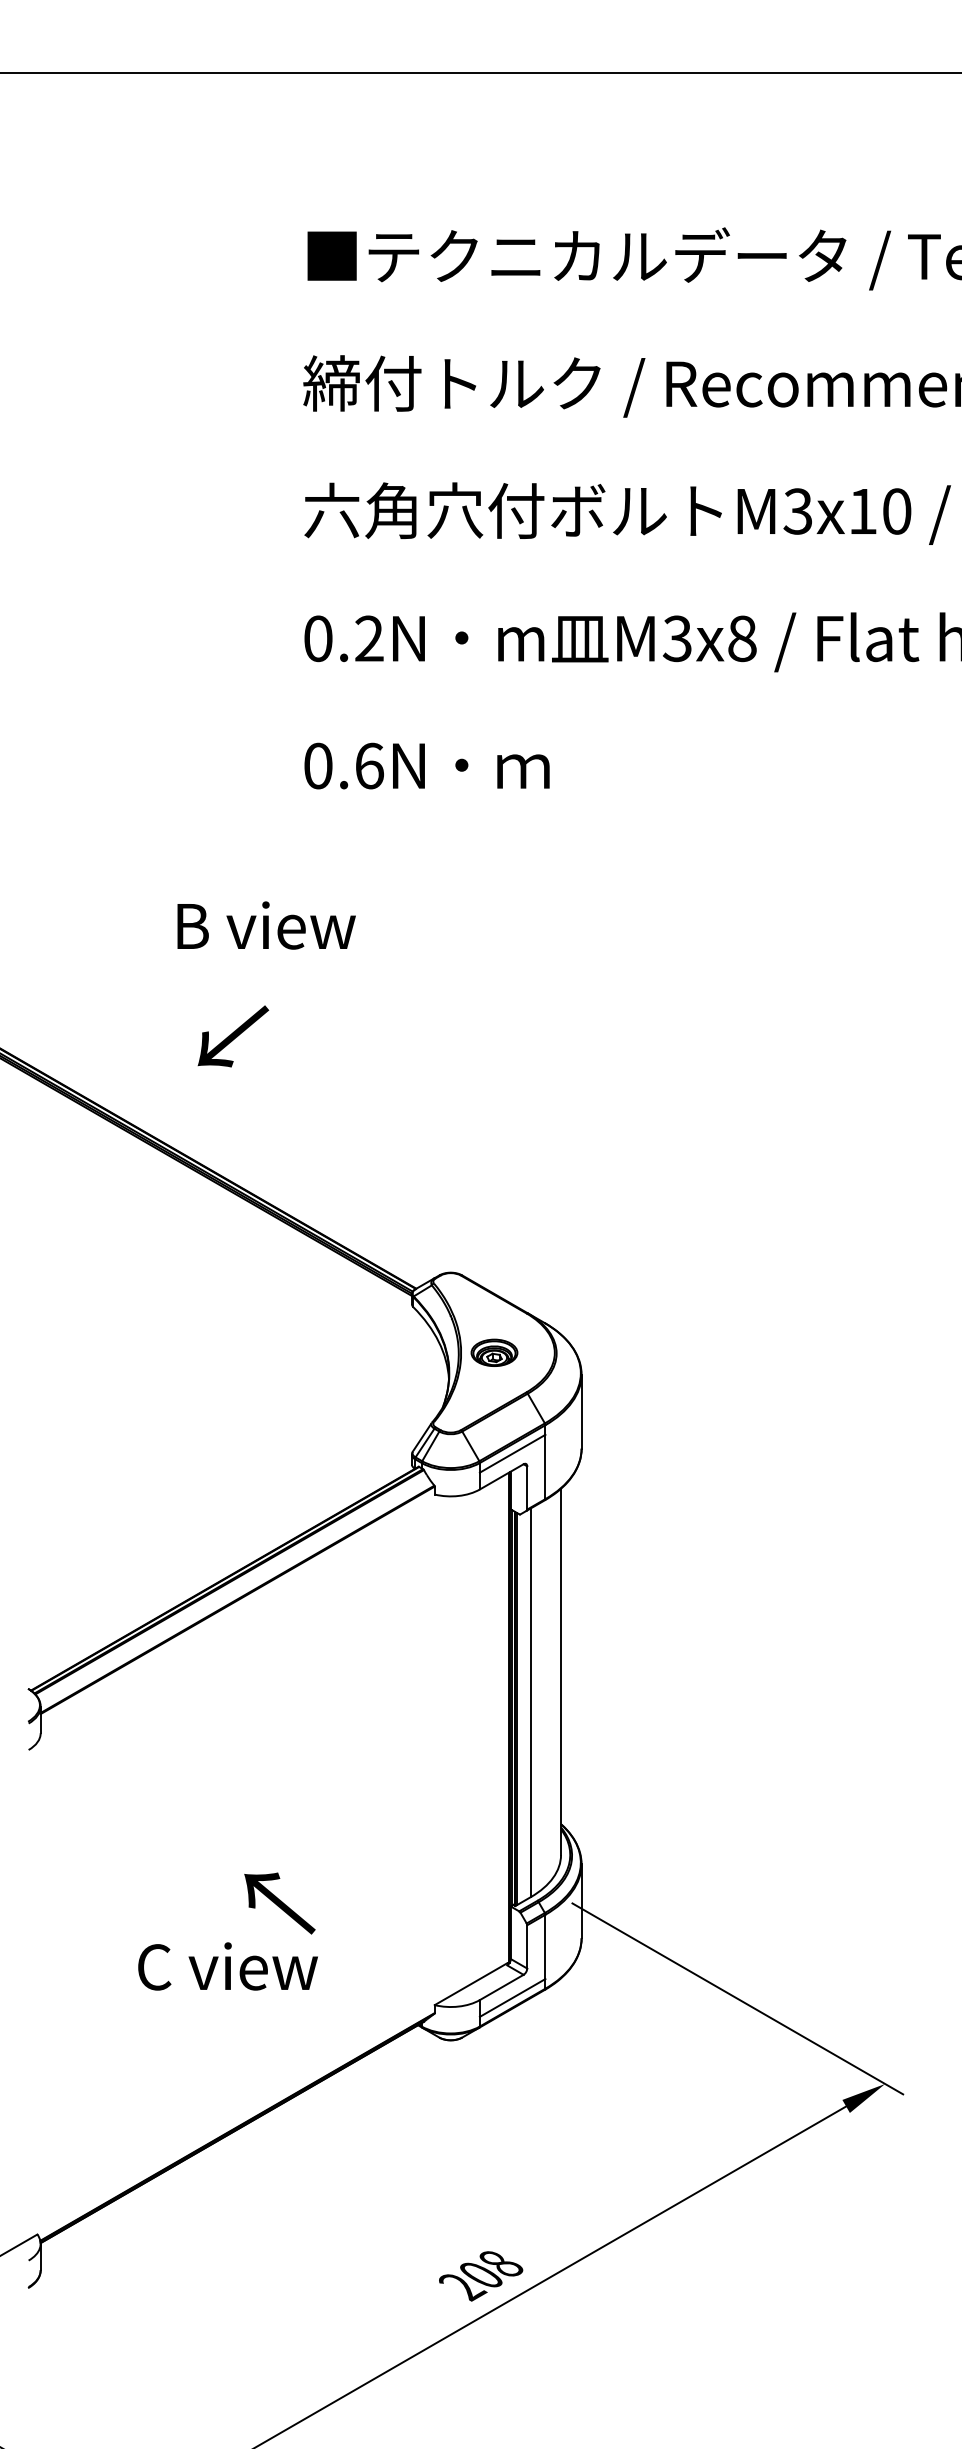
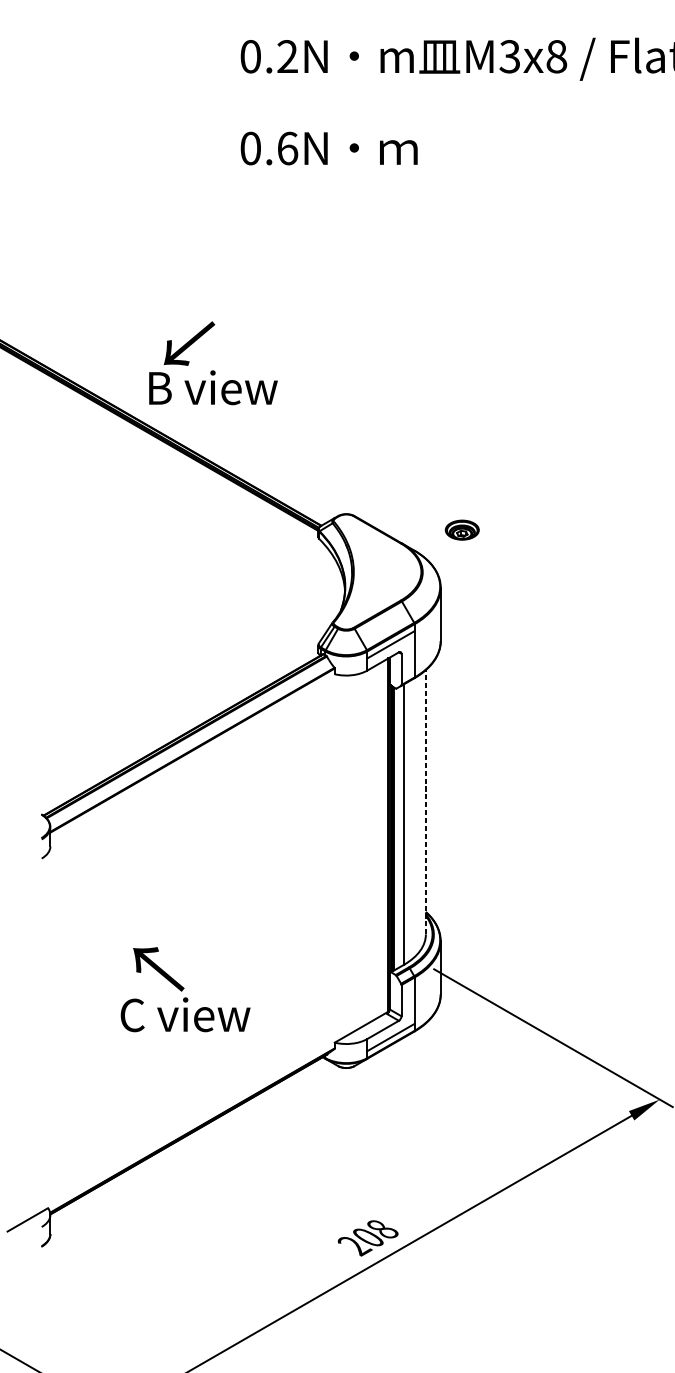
text: (266, 925) -> (213, 387), moved
part: (494, 1352) -> (462, 529), moved
line: (561, 1671) -> (426, 801), solid -> dashed
text: (279, 1903) -> (158, 969), moved

